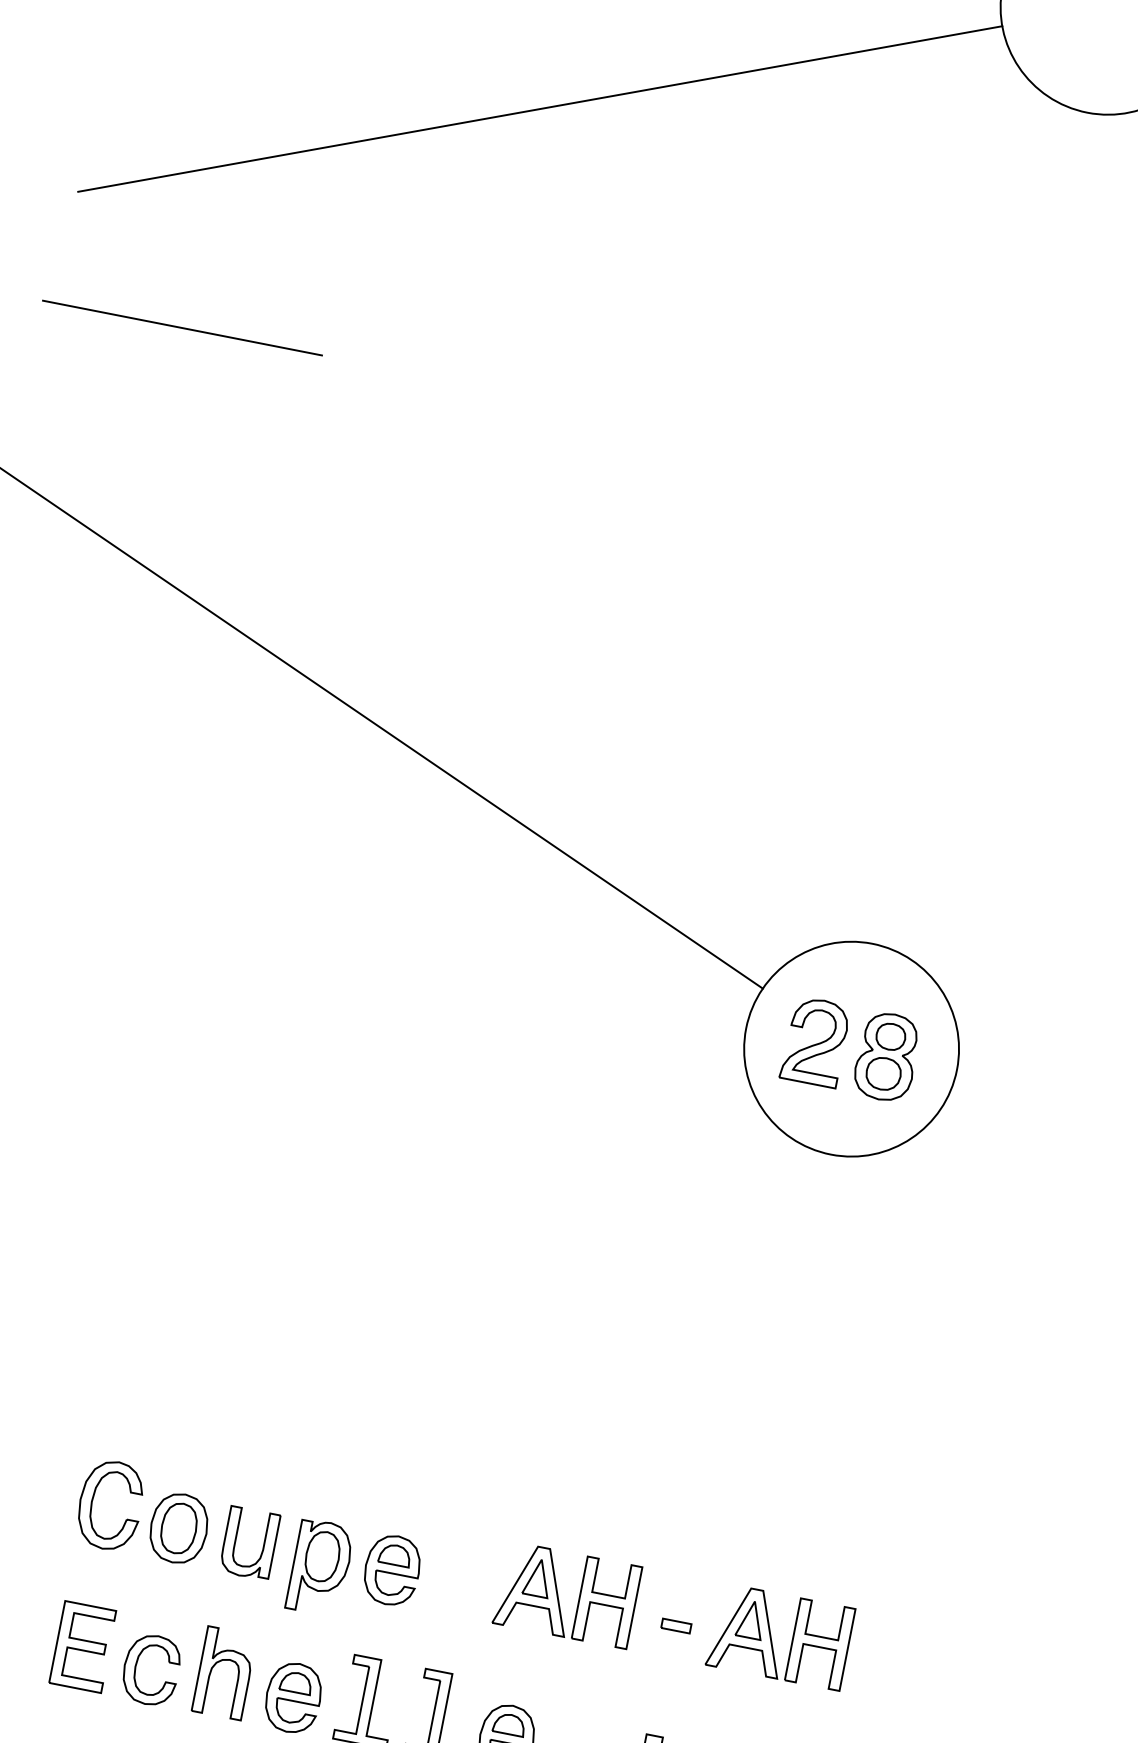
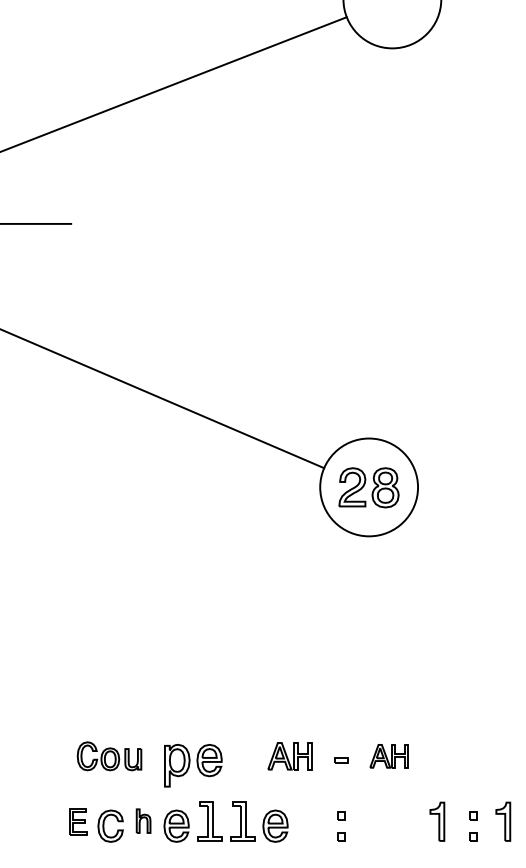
part: (178, 1519) -> (109, 756), size x0.7
part: (566, 1595) -> (289, 756), size x0.7
part: (779, 1637) -> (388, 756), size x0.6
part: (81, 1645) -> (77, 821), size x0.7
part: (224, 1671) -> (143, 820), size x0.6

